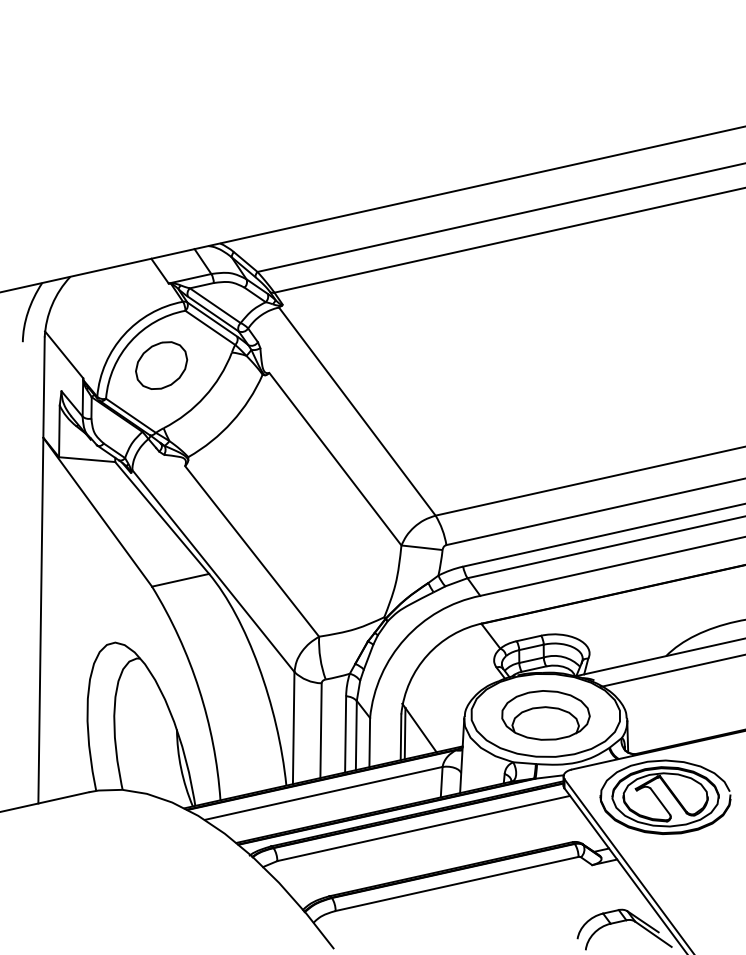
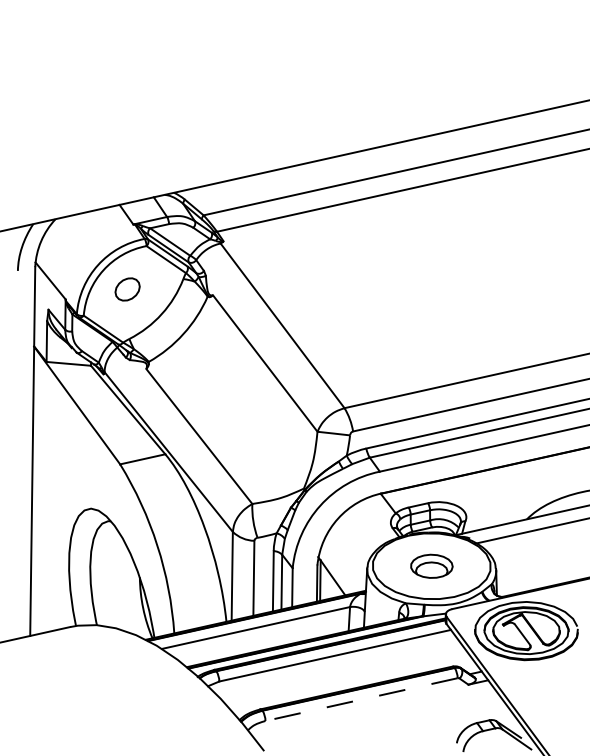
part: (161, 365) -> (127, 289), size x0.6
part: (545, 715) -> (431, 566), size x0.6
line: (457, 883) -> (361, 699), solid -> dashed

